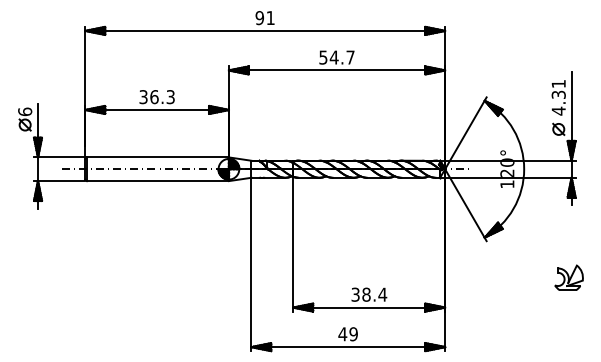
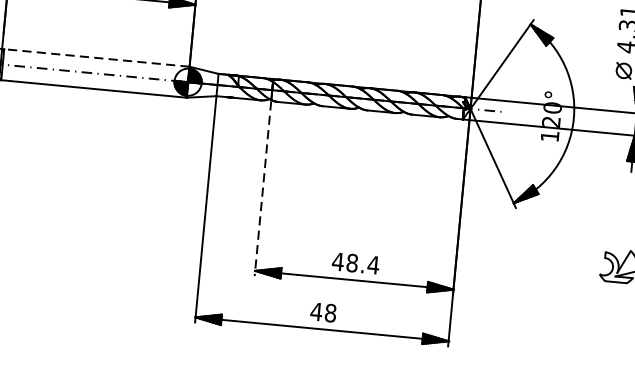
line: (157, 157) -> (96, 58), solid -> dashed
line: (293, 244) -> (263, 188), solid -> dashed
text: (355, 294) -> (338, 261), 38.4 -> 48.4
text: (353, 334) -> (330, 313), 49 -> 48

